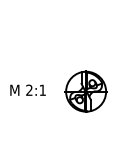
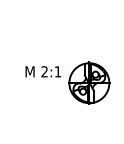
text: (27, 89) -> (42, 71), moved

